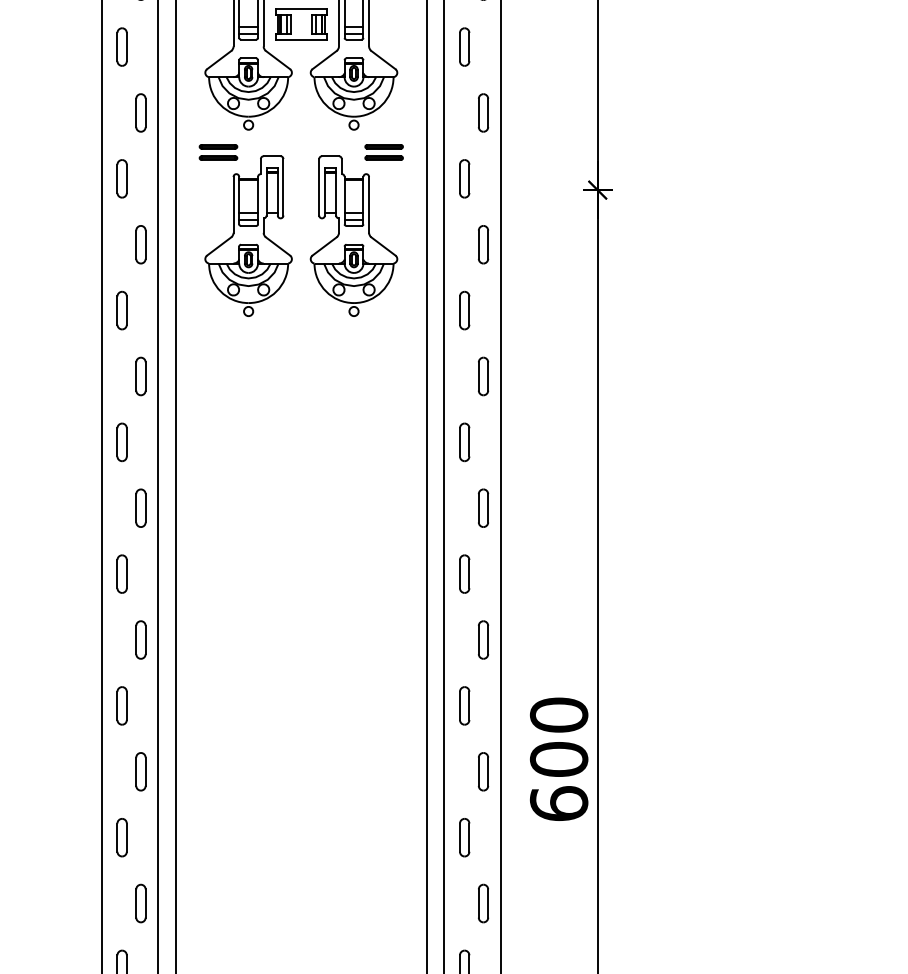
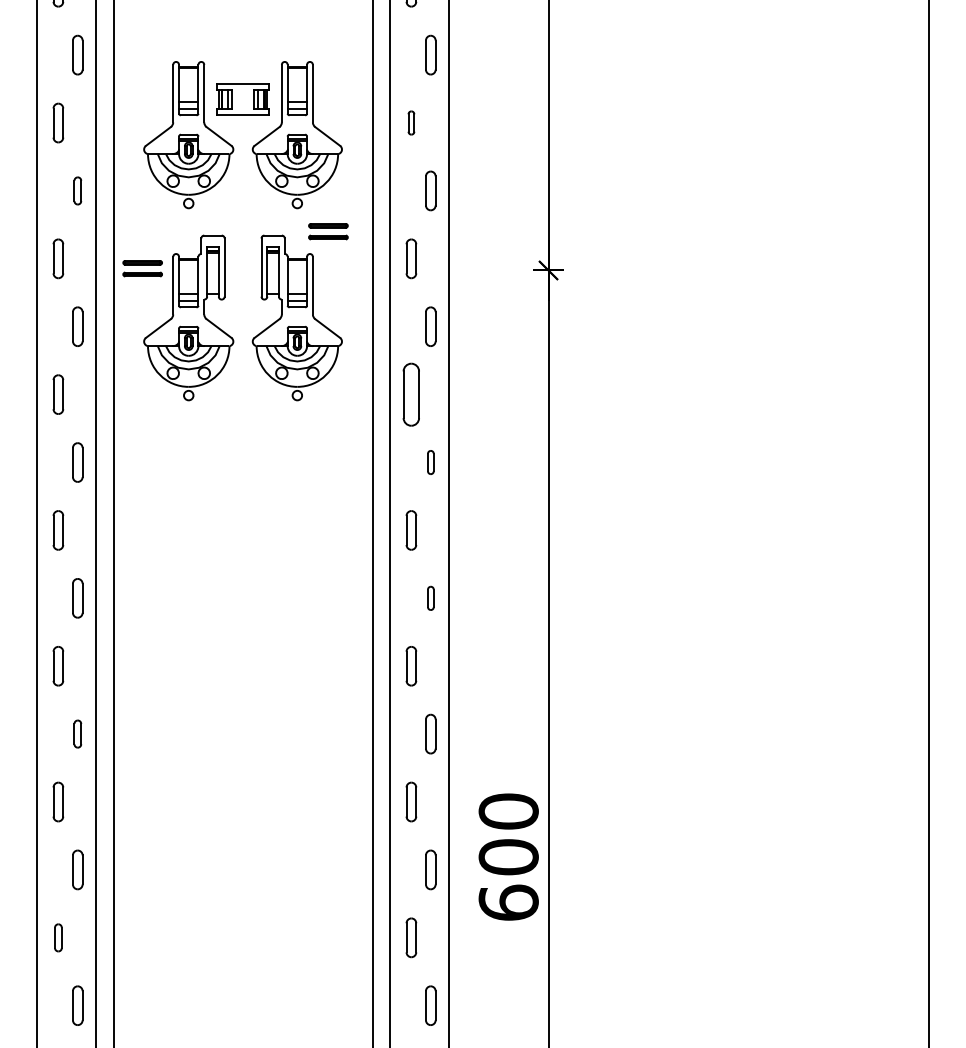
part: (464, 46) -> (411, 122), size x0.6
part: (140, 112) -> (77, 190), size x0.7
part: (218, 152) -> (142, 268), moved
part: (464, 310) -> (411, 394), size x1.6
part: (483, 376) -> (430, 462), size x0.6
part: (483, 508) -> (430, 598), size x0.6
part: (140, 639) -> (77, 733), size x0.7
part: (122, 837) -> (58, 937), size x0.7

